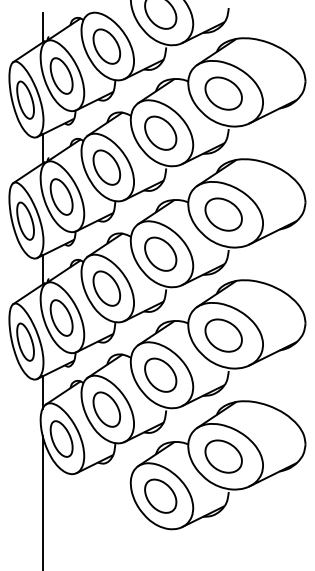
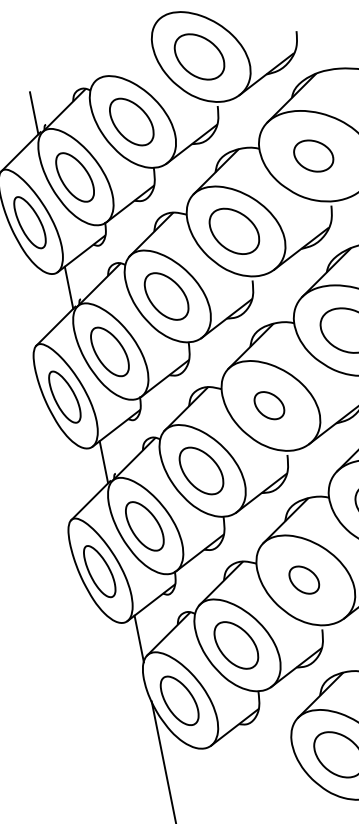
part: (223, 93) -> (313, 155), size x0.7
part: (160, 253) -> (268, 404), size x0.6
part: (160, 374) -> (303, 579), size x0.6

